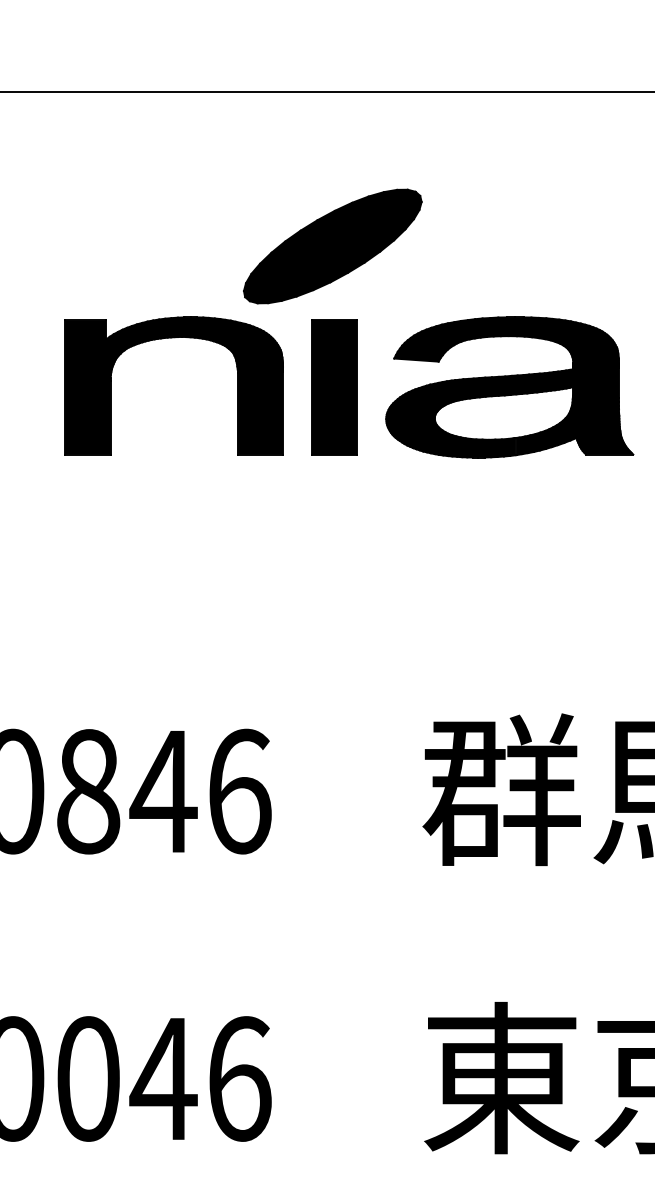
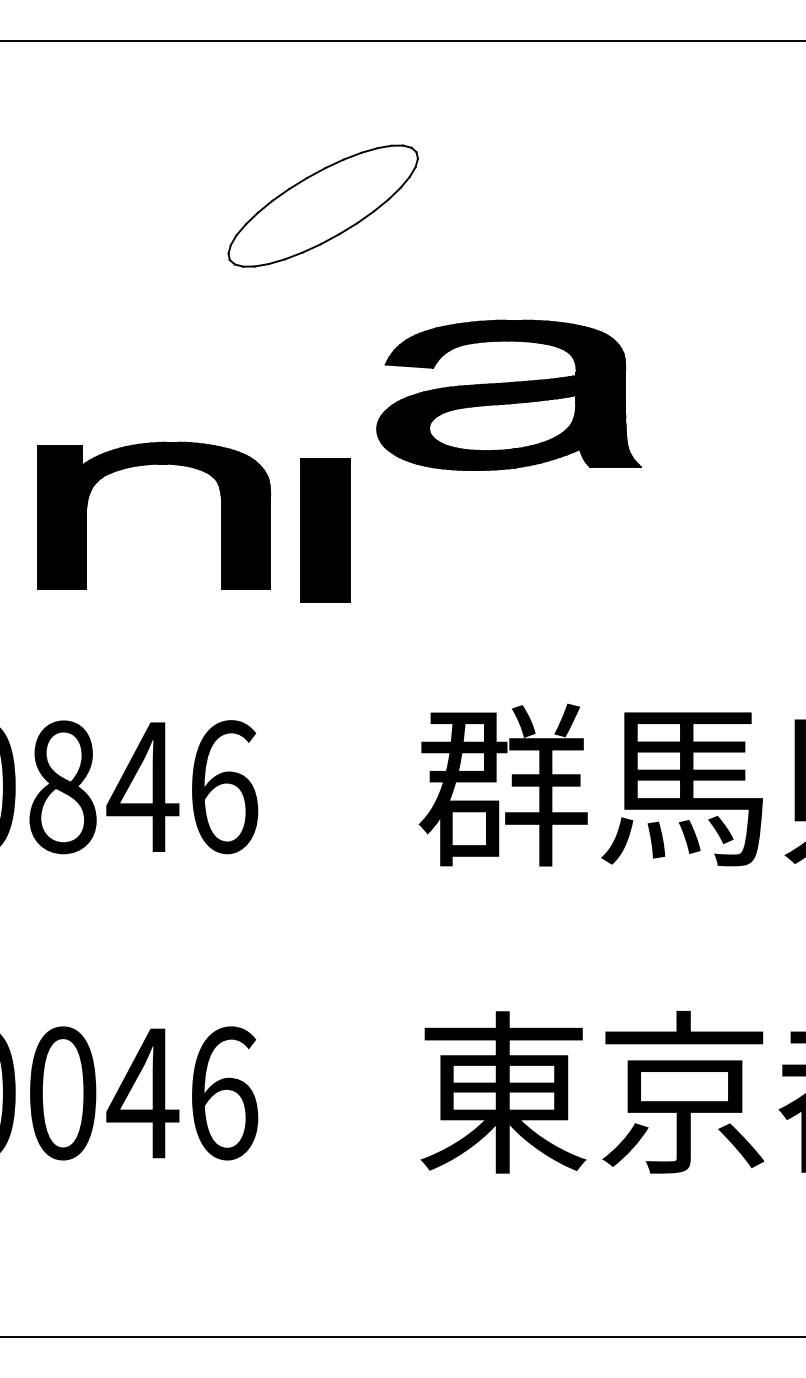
fill: (332, 245) -> (322, 205), removed
part: (168, 338) -> (148, 465), moved
part: (509, 386) -> (508, 394), moved
part: (334, 387) -> (325, 530), moved

